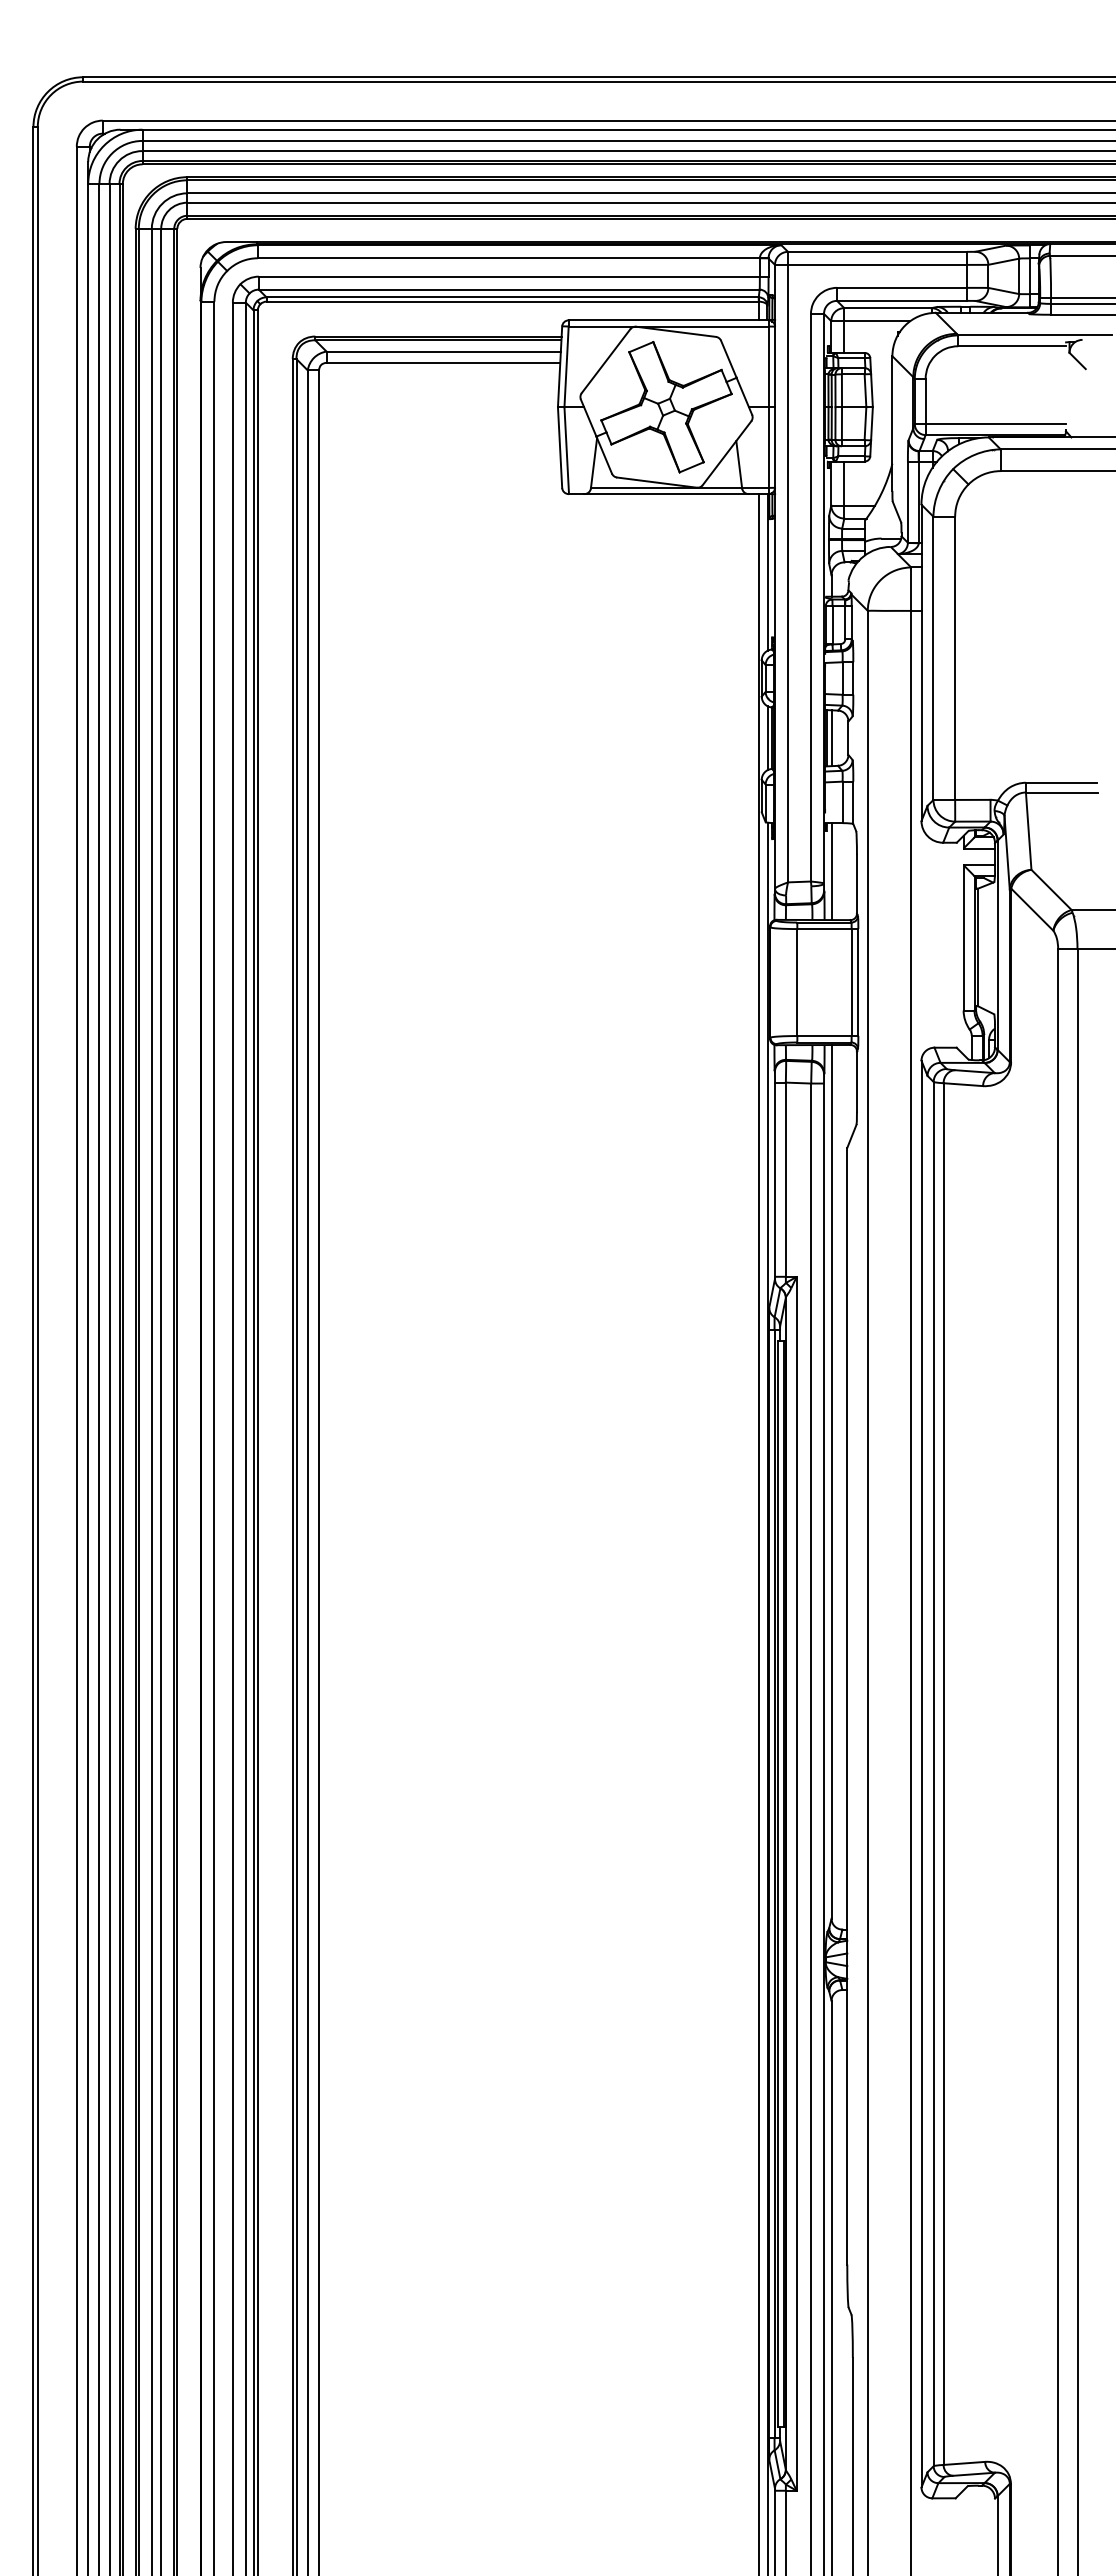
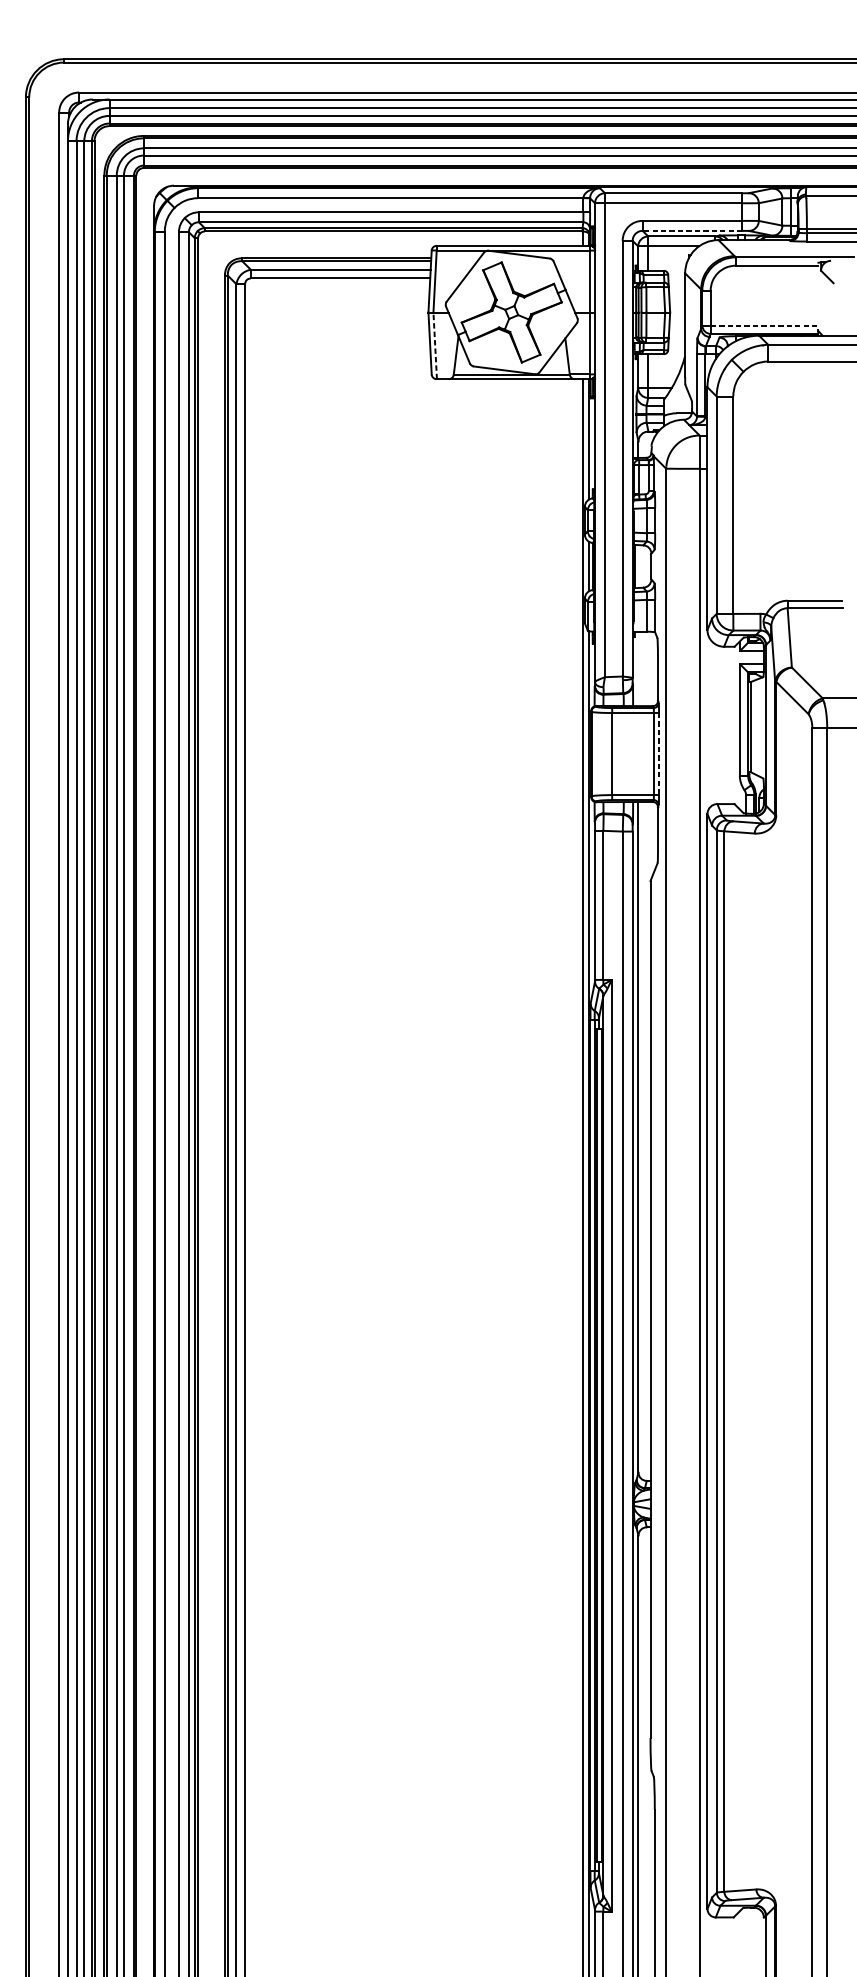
line: (901, 300) -> (692, 230), solid -> dashed
line: (996, 424) -> (765, 325), solid -> dashed
line: (566, 450) -> (435, 345), solid -> dashed
line: (831, 738) -> (638, 566), removed
line: (831, 871) -> (638, 668), removed
line: (858, 983) -> (659, 754), solid -> dashed

